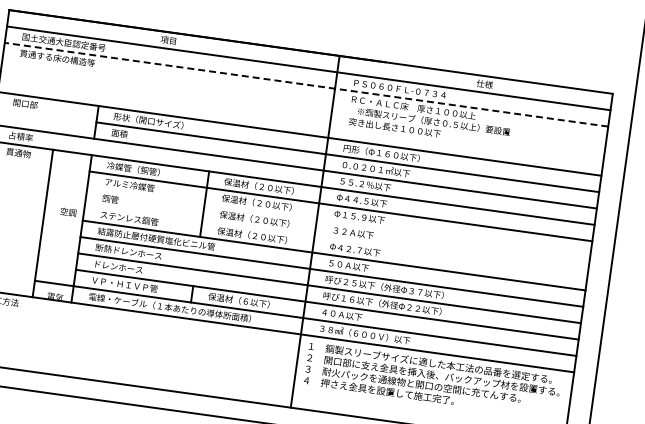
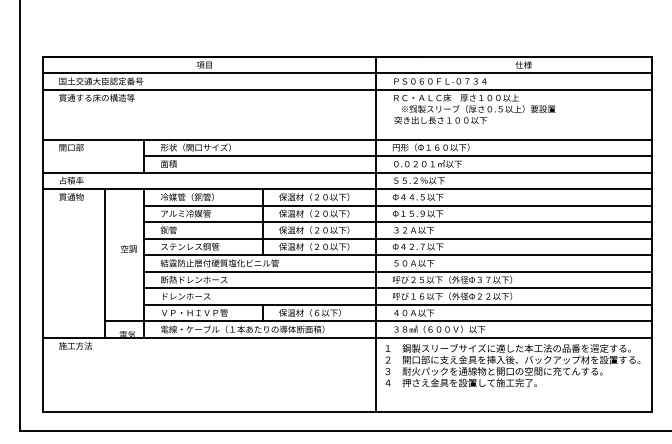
line: (306, 84) -> (347, 89), dashed -> solid
line: (338, 222) -> (397, 222), added
line: (335, 238) -> (397, 238), added

